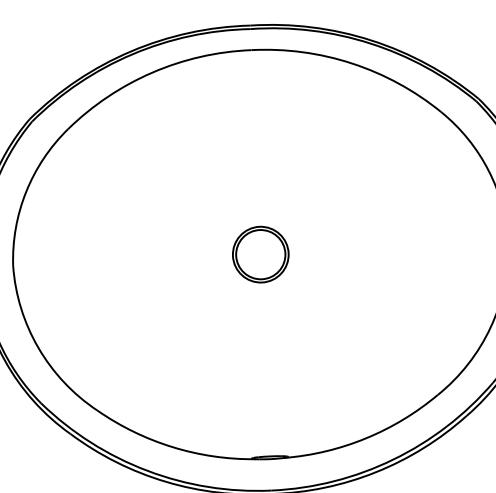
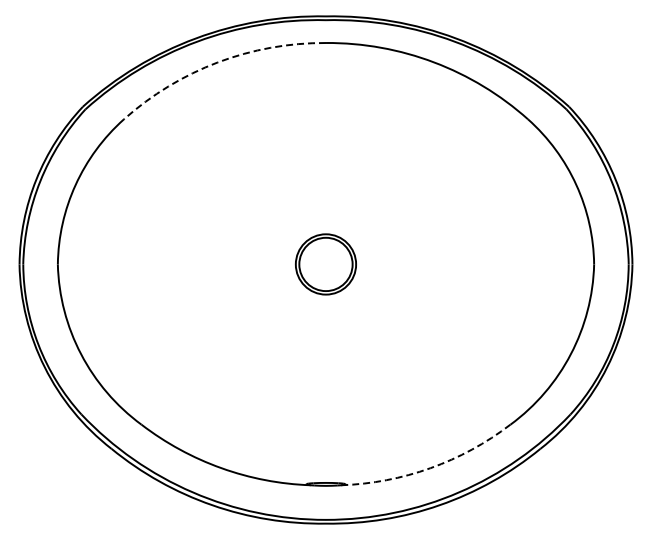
arc: (152, 72) -> (217, 62), solid -> dashed
arc: (365, 438) -> (430, 468), solid -> dashed

